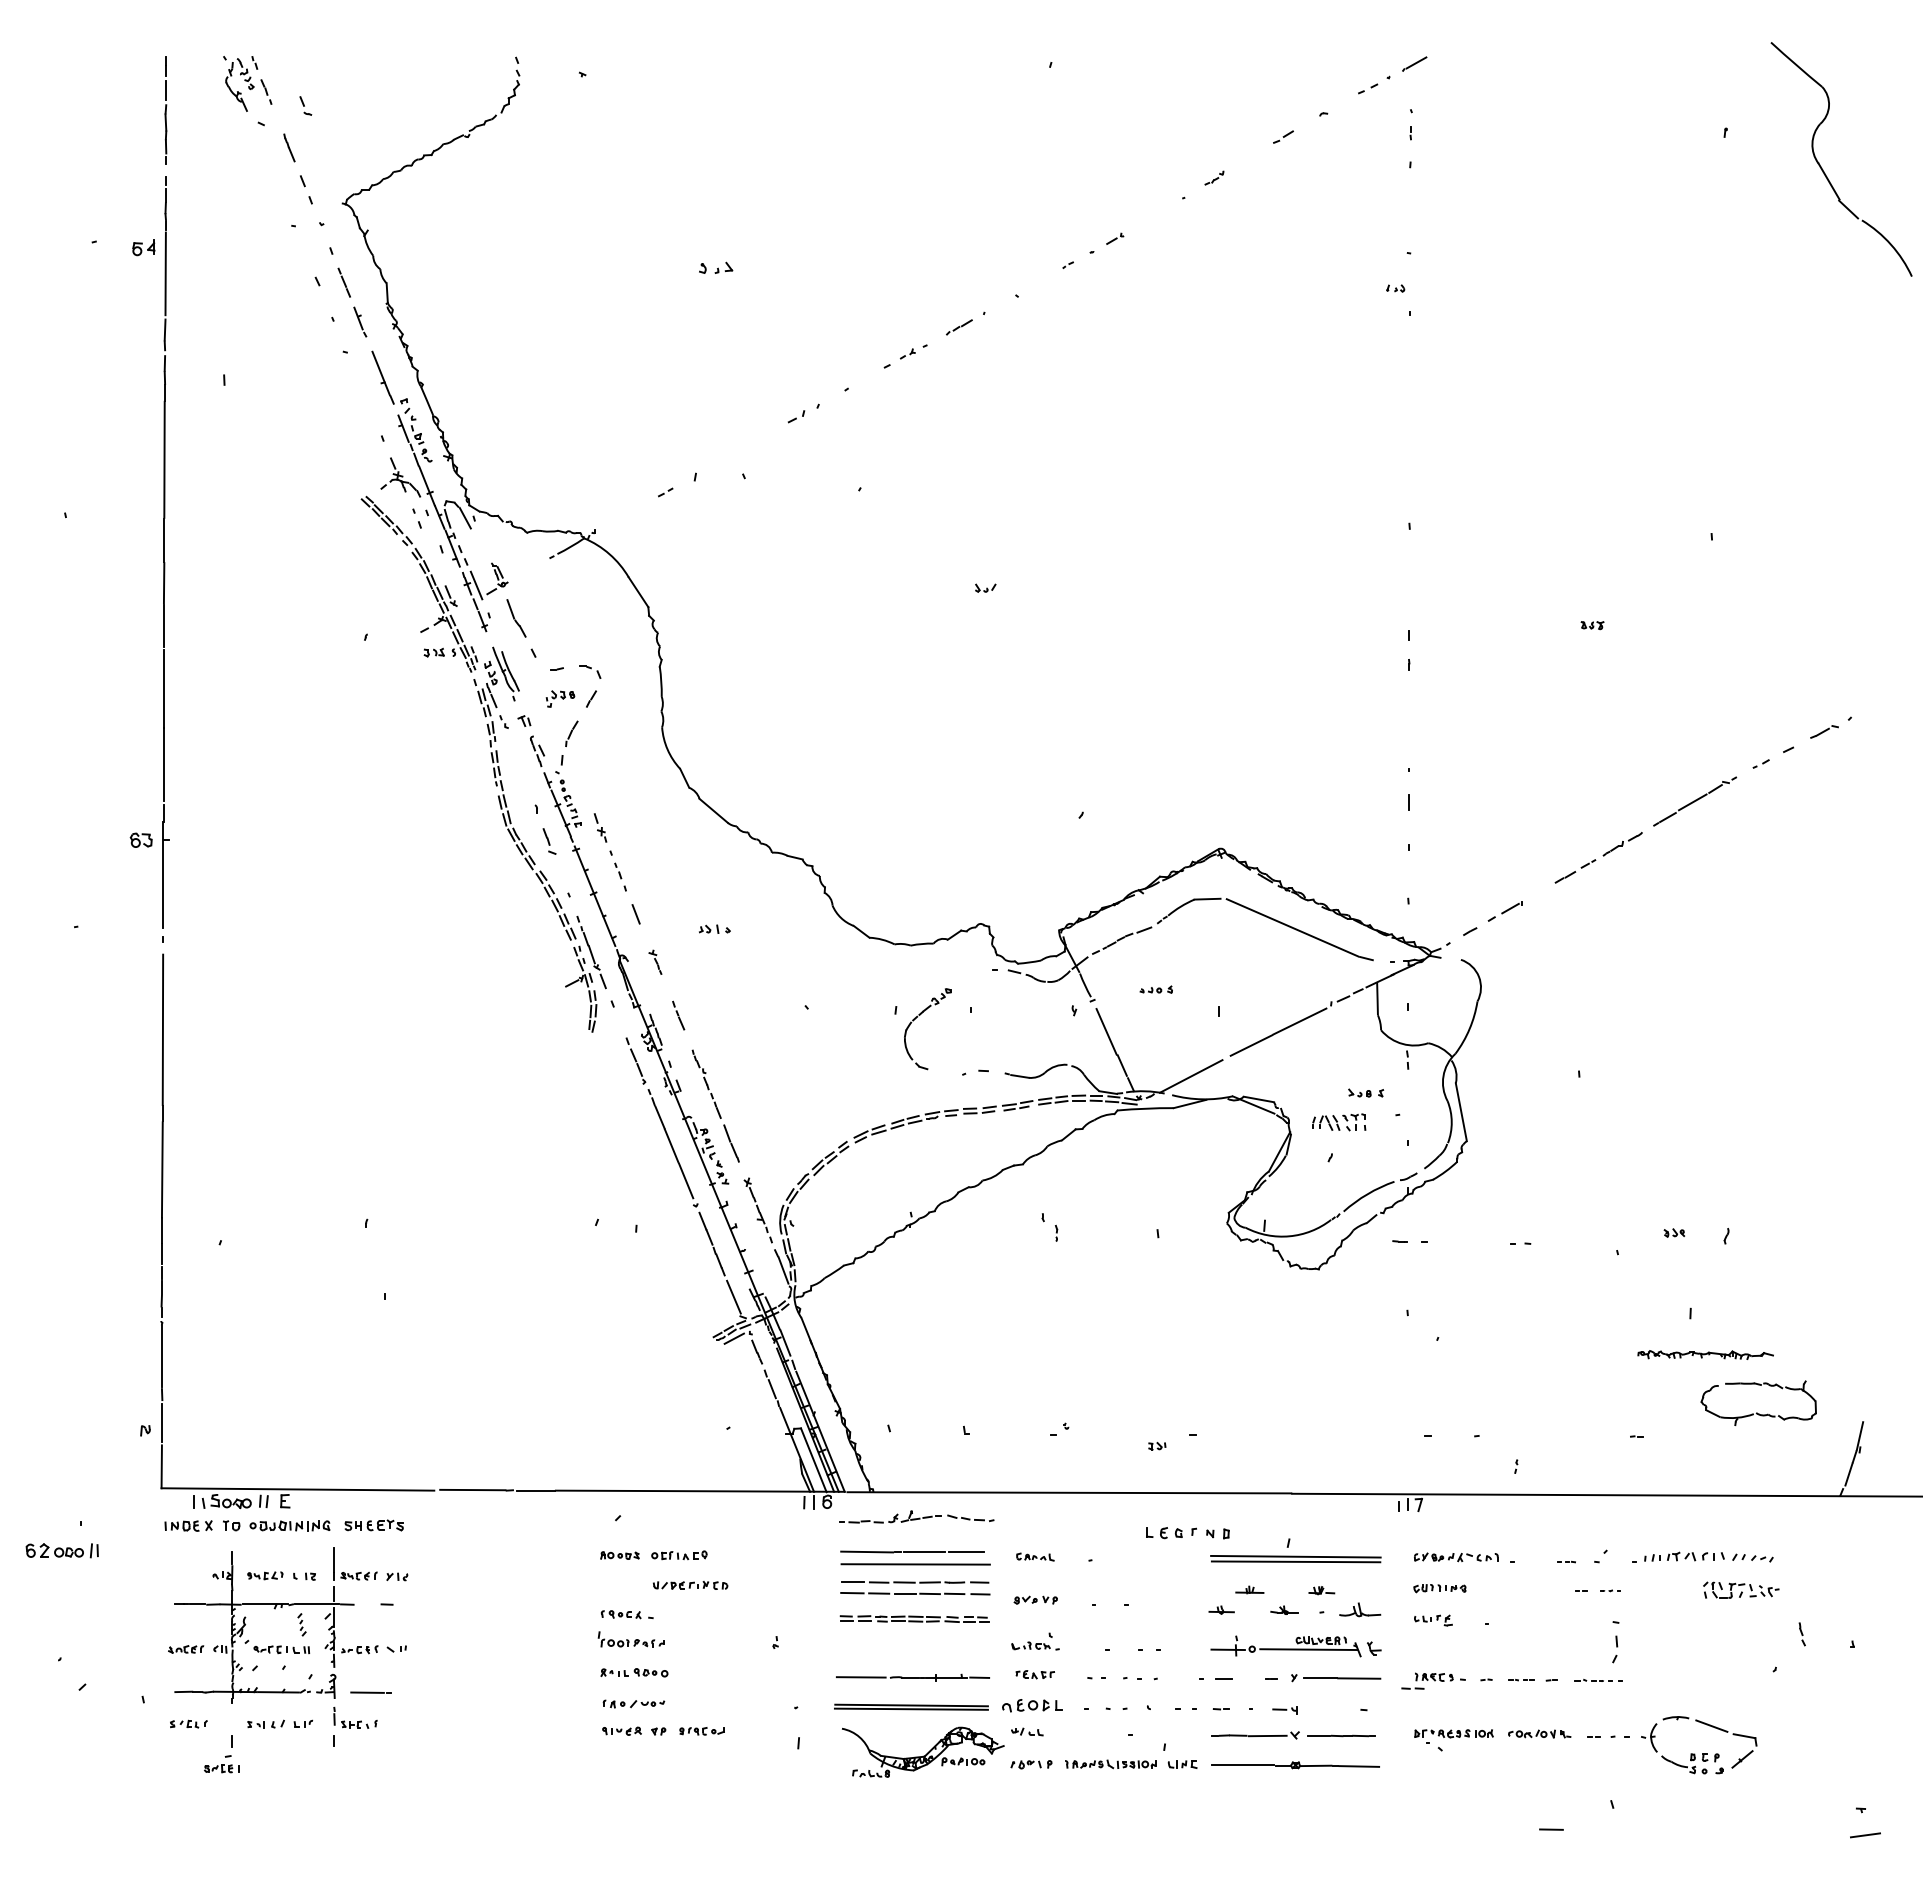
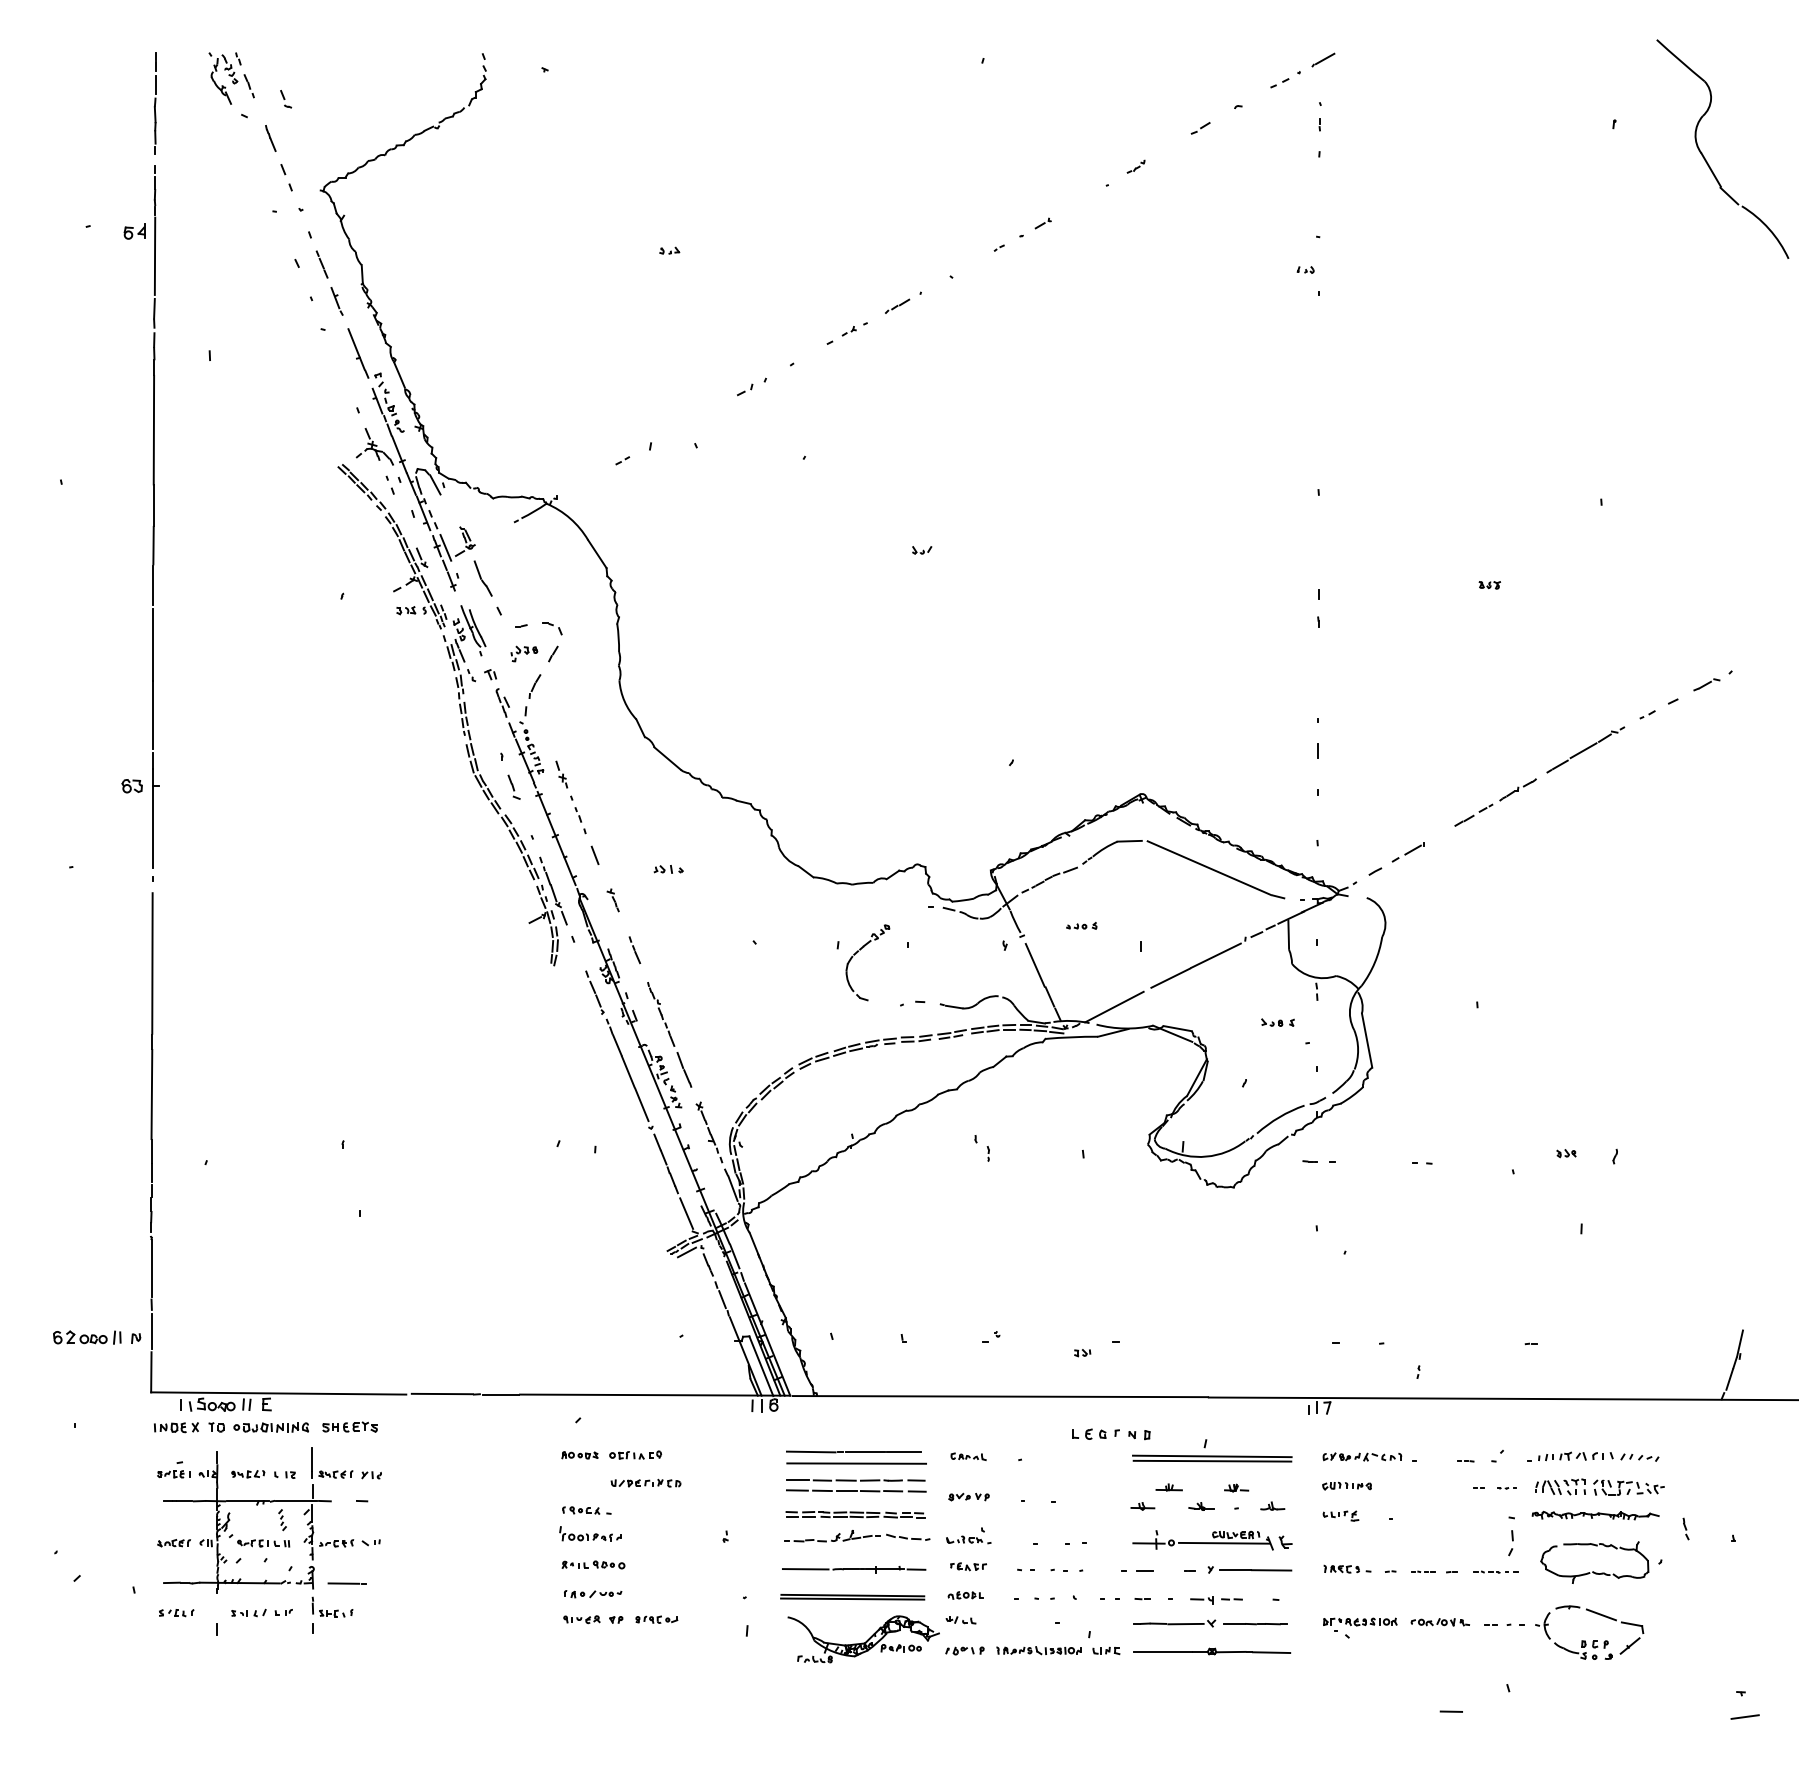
part: (715, 267) -> (669, 250), size x0.62
part: (1339, 1122) -> (1560, 1487), moved
part: (1705, 1354) -> (1595, 1515), moved
part: (1757, 1412) -> (1593, 1571), moved
part: (916, 1516) -> (857, 1535), moved
part: (61, 1550) -> (86, 1337), moved
part: (1360, 1609) -> (1272, 1505), size x0.62
line: (1410, 1688) -> (1229, 1599), moved
part: (1032, 1704) -> (965, 1594), size x0.62
part: (221, 1764) -> (173, 1470), moved

